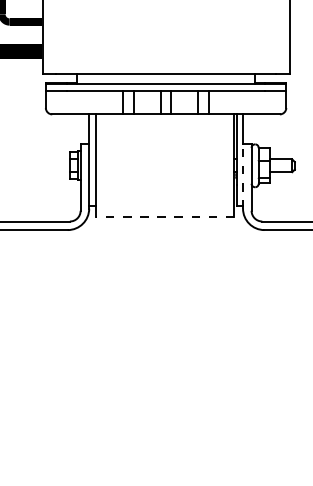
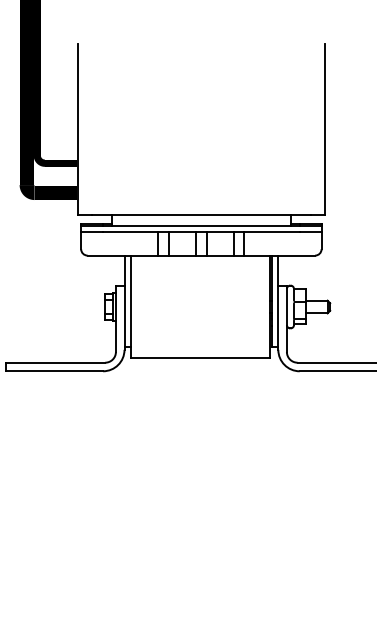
line: (243, 176) -> (278, 317), dashed -> solid
line: (164, 217) -> (199, 358), dashed -> solid

